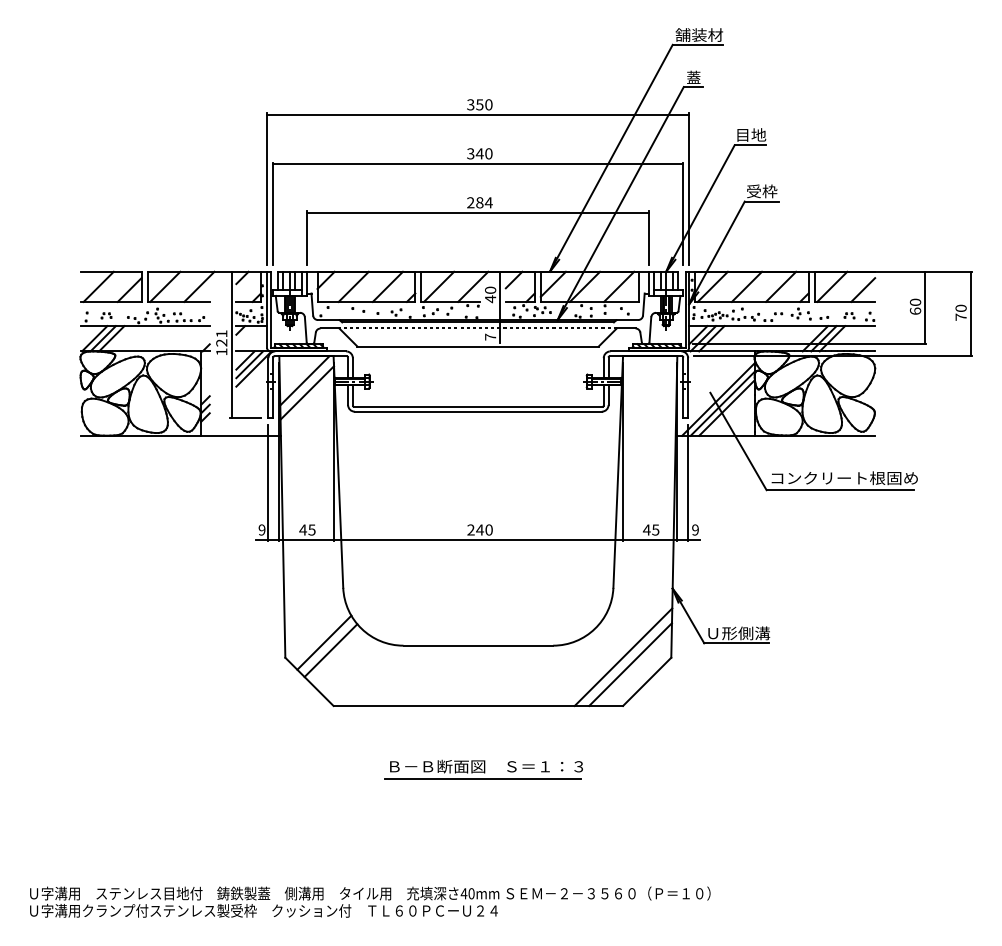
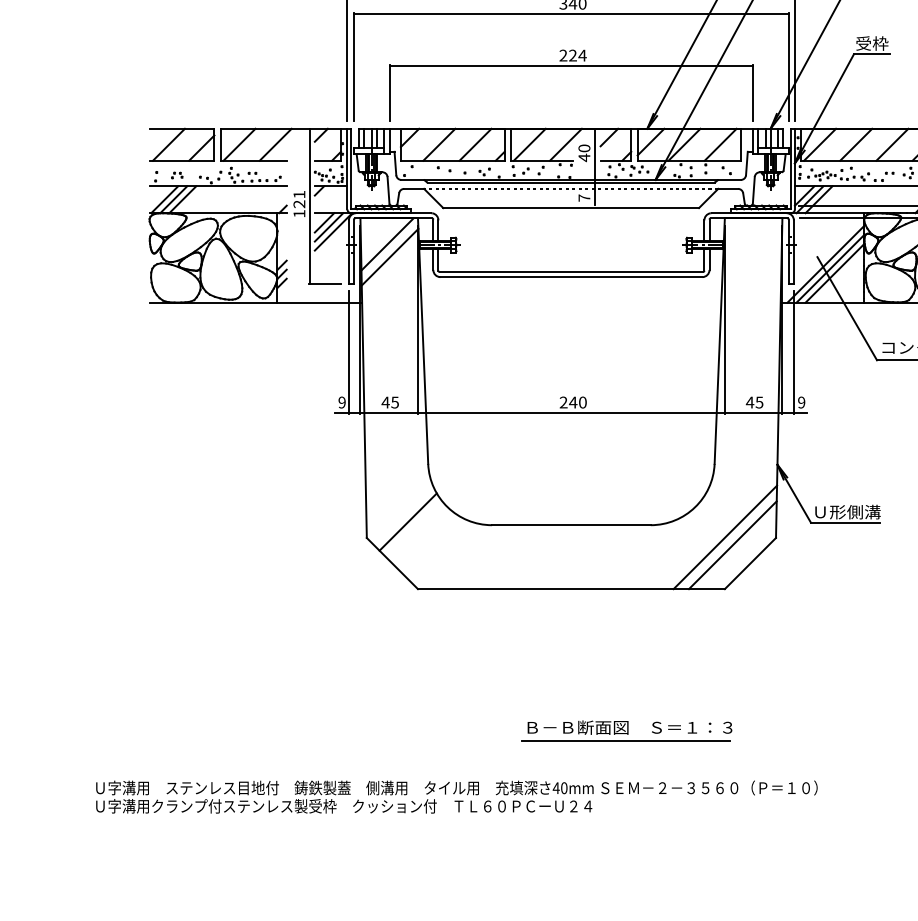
text: (479, 202) -> (572, 55), 284 -> 224
line: (330, 650) -> (414, 530), removed
part: (483, 769) -> (626, 730), moved

